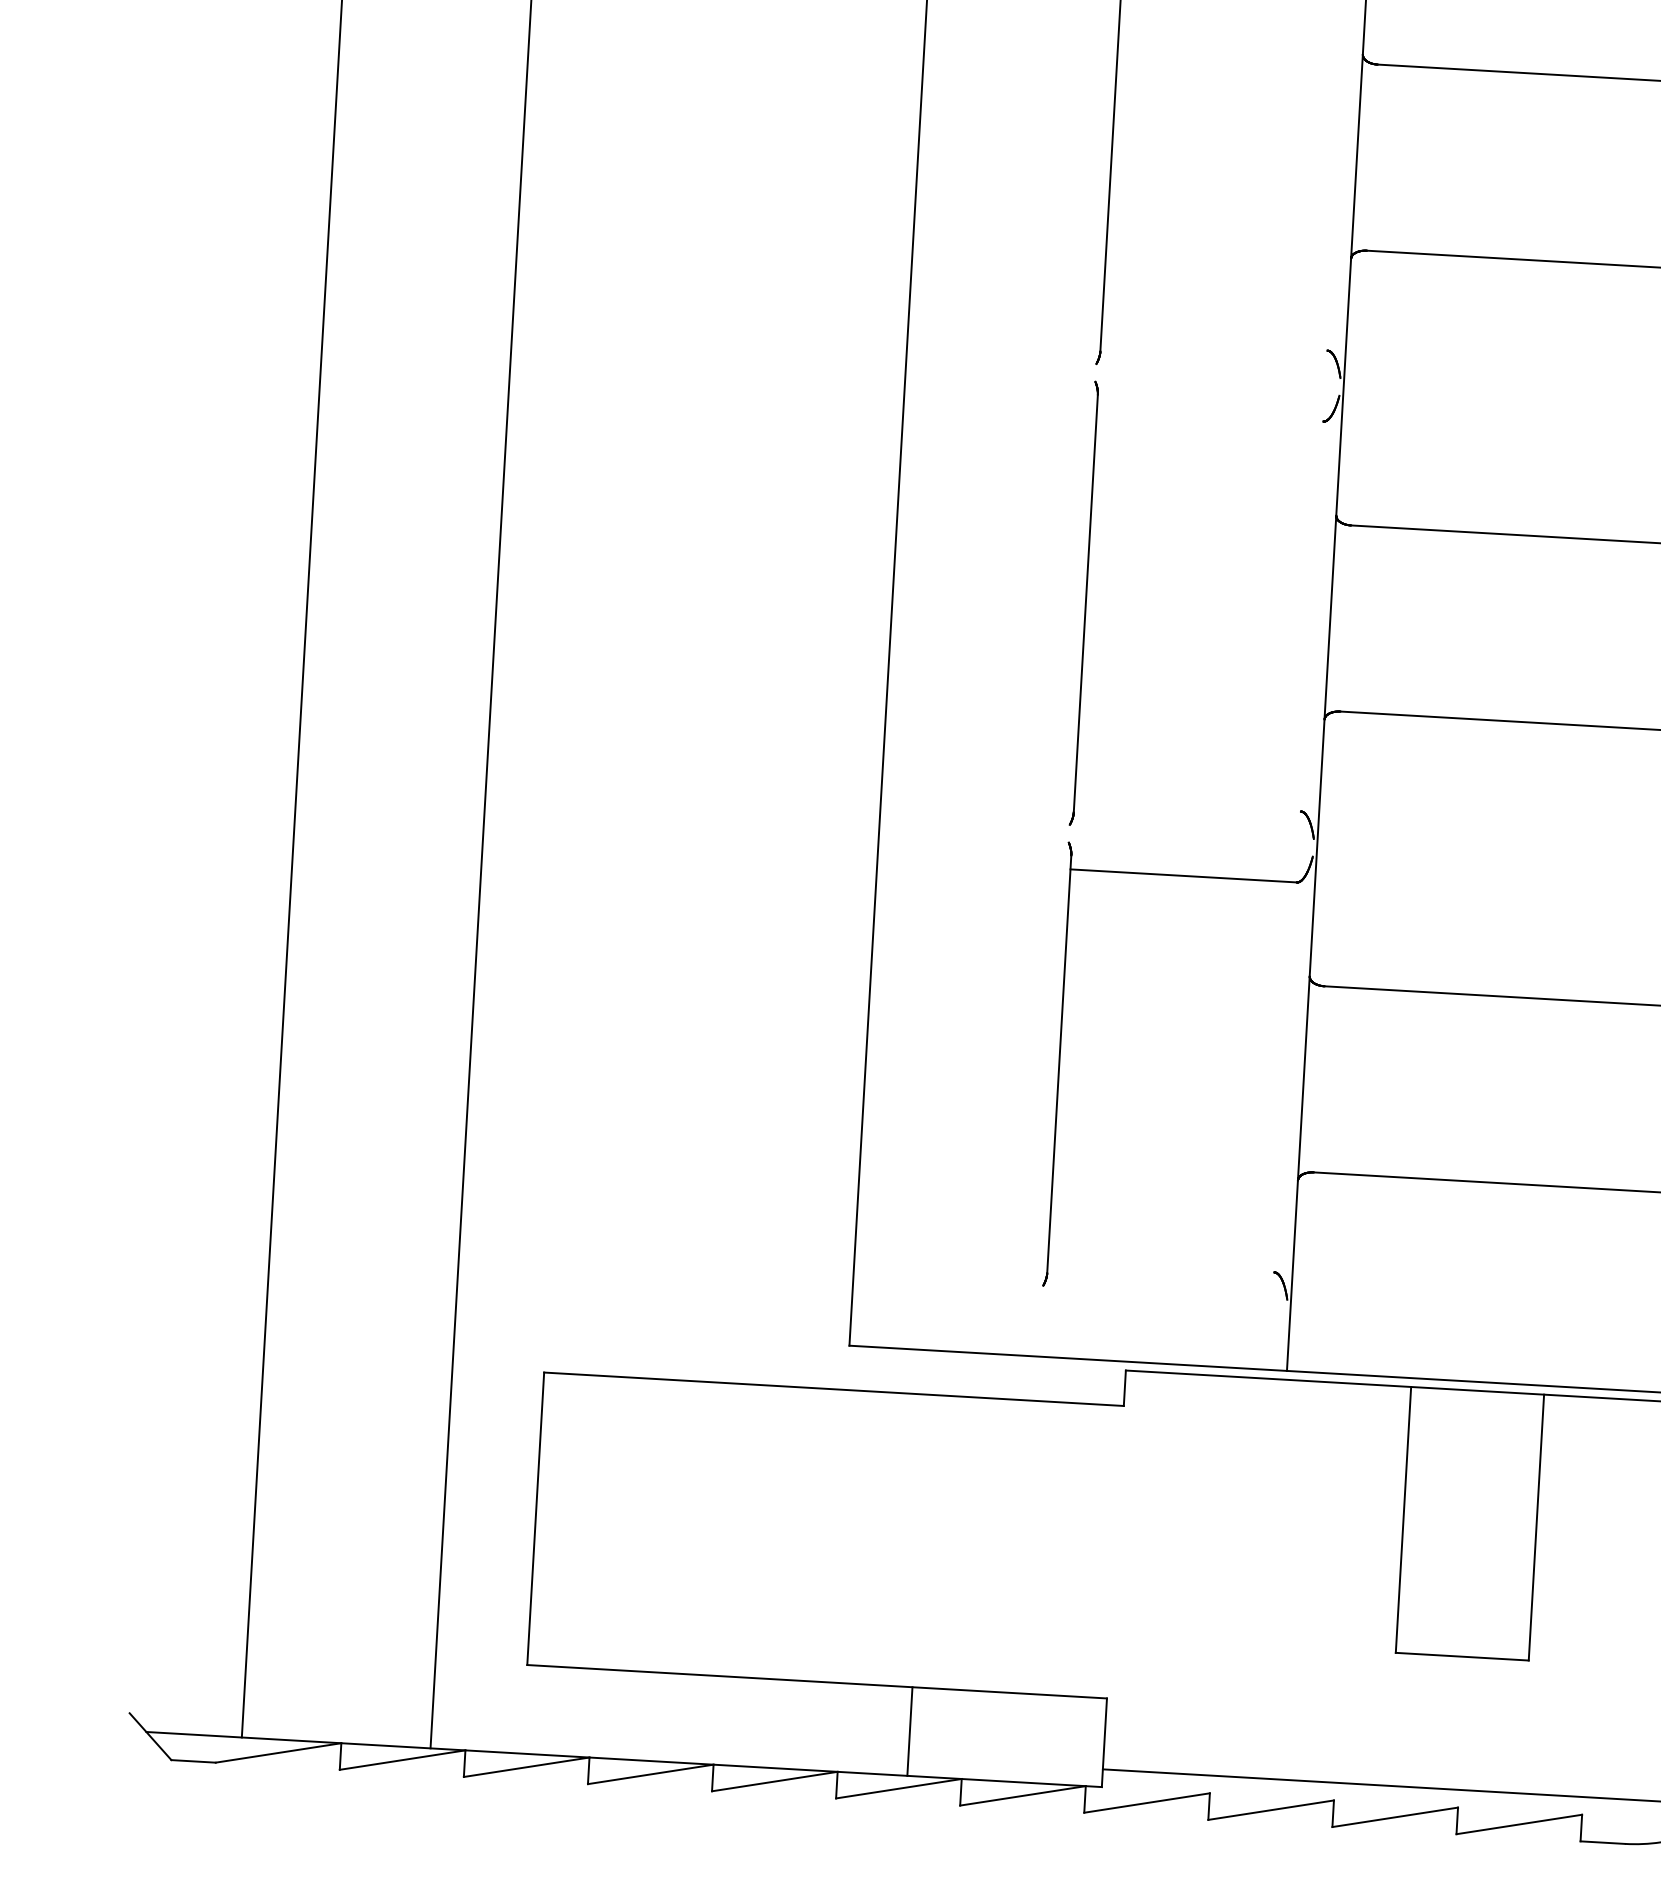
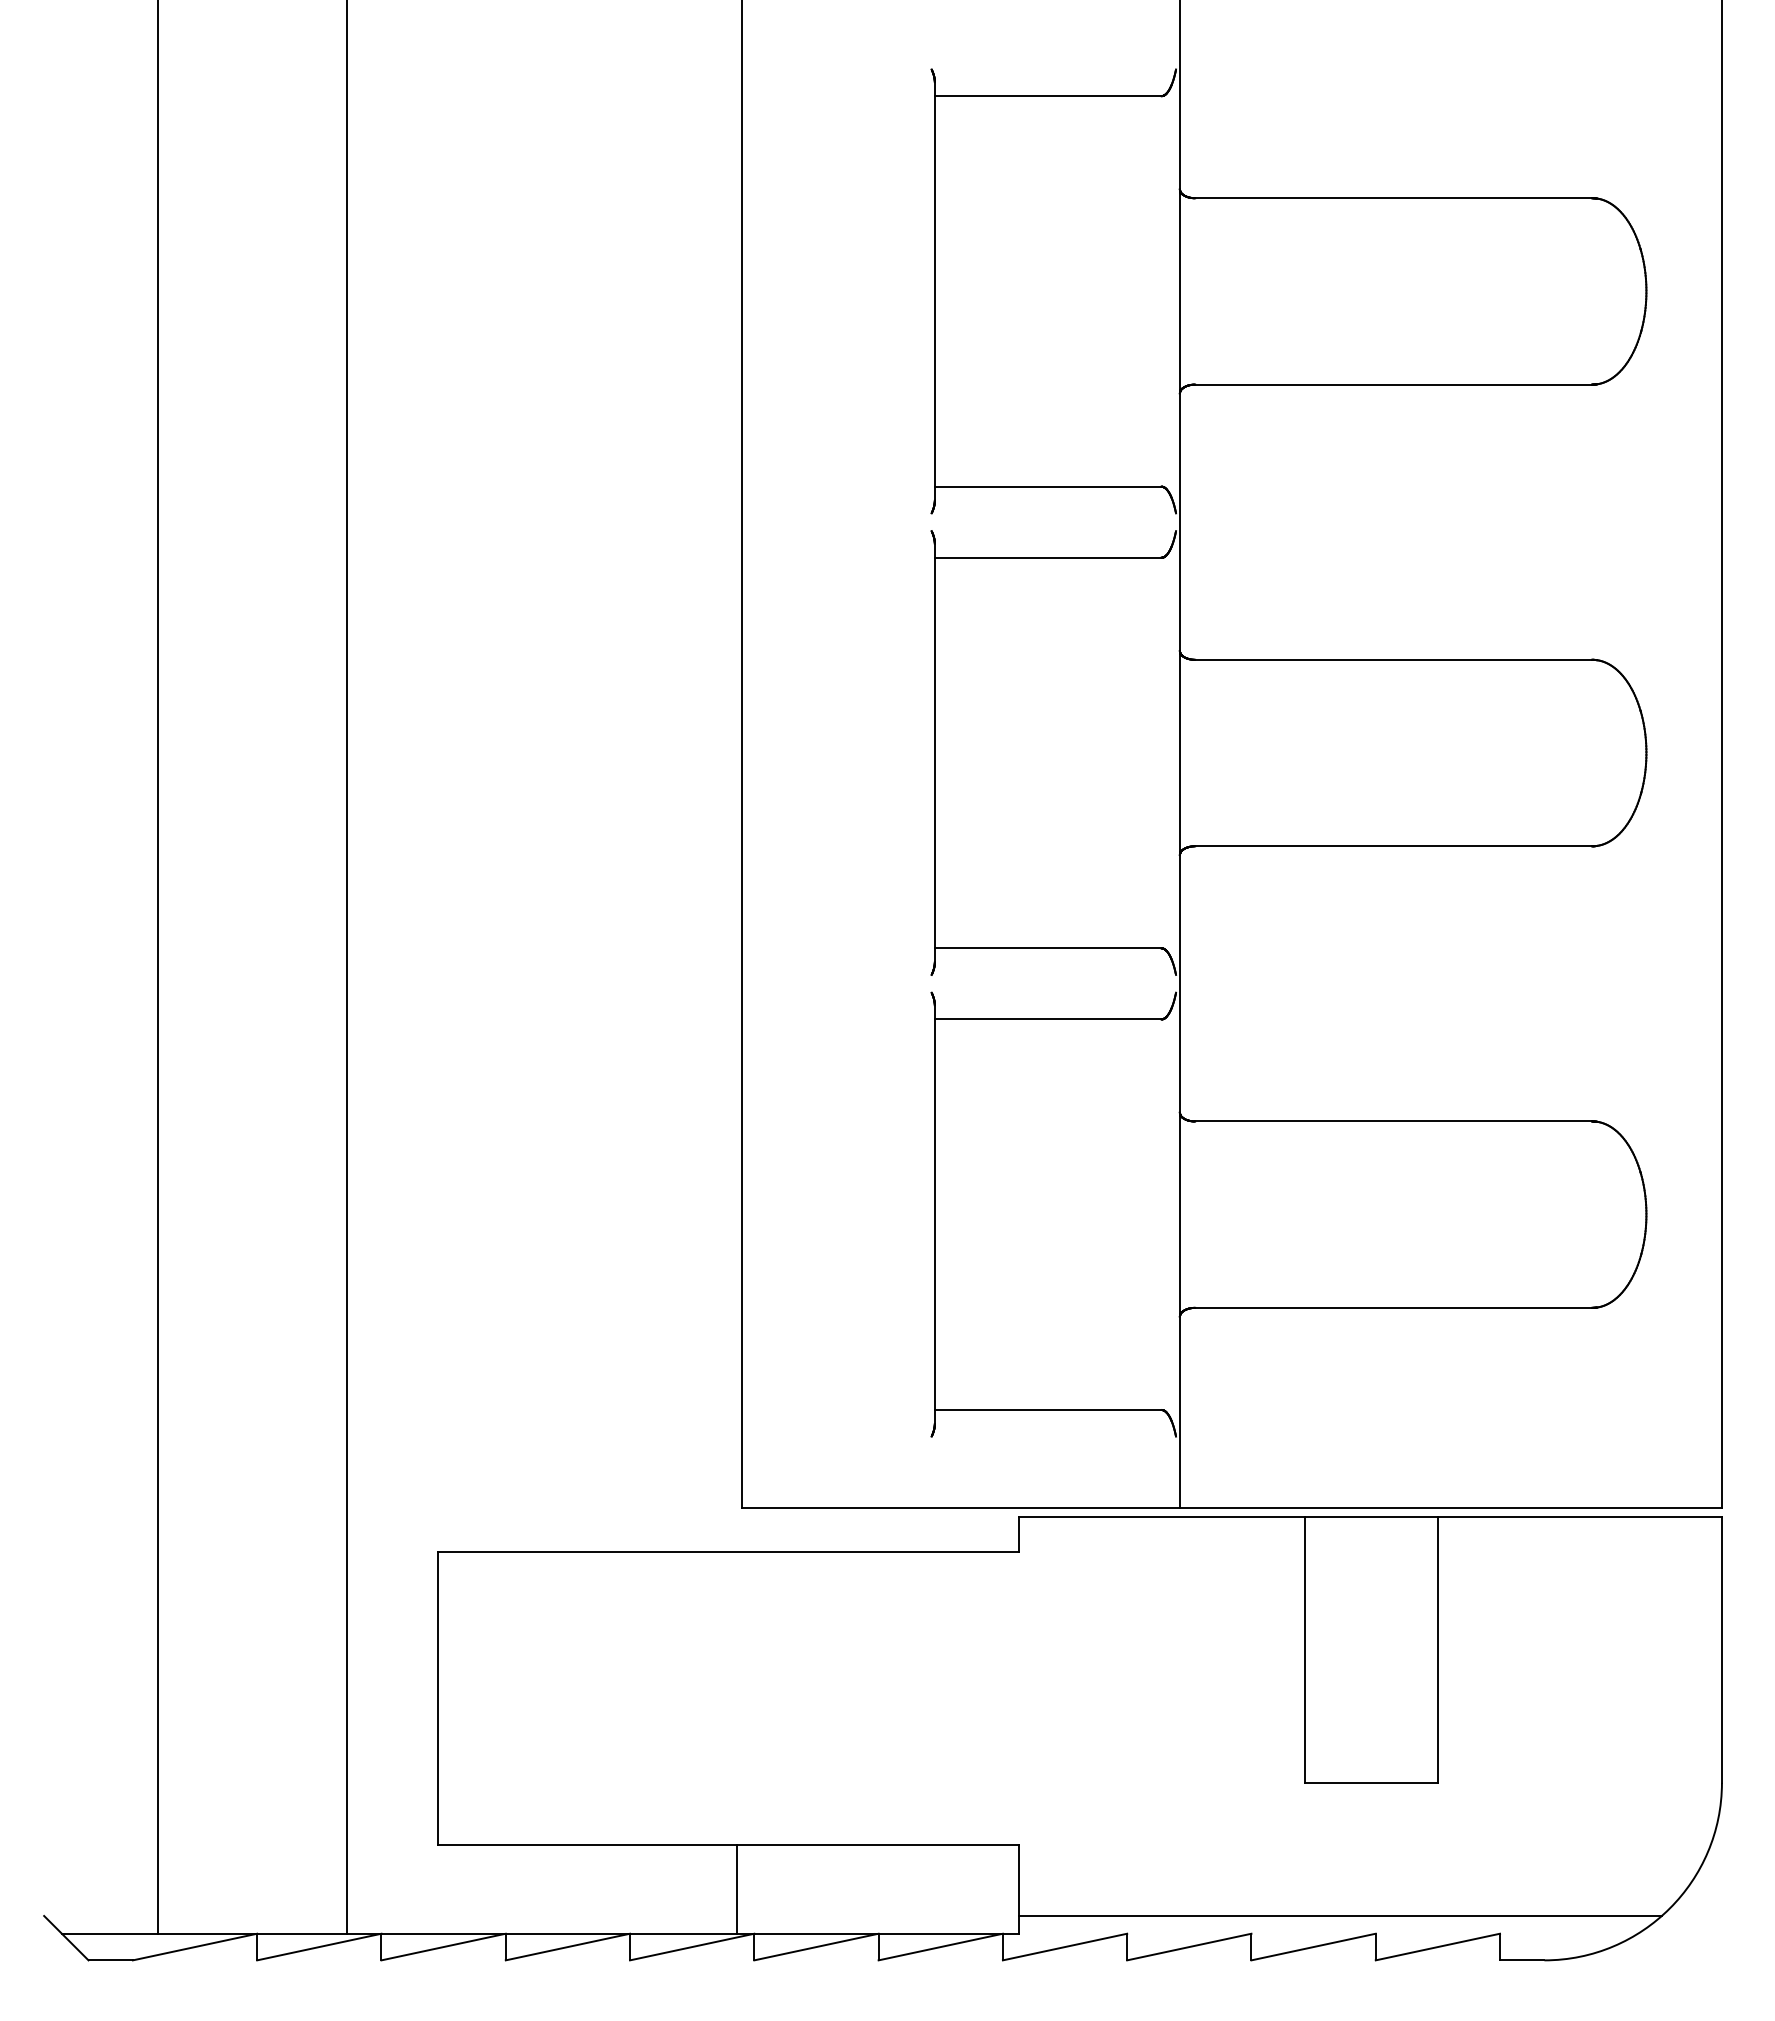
line: (1213, 343) -> (1047, 486), added
line: (1209, 414) -> (1047, 557), added
line: (1187, 805) -> (1047, 948), added
line: (1160, 1265) -> (1047, 1409), added
line: (910, 1730) -> (737, 1888), moved

